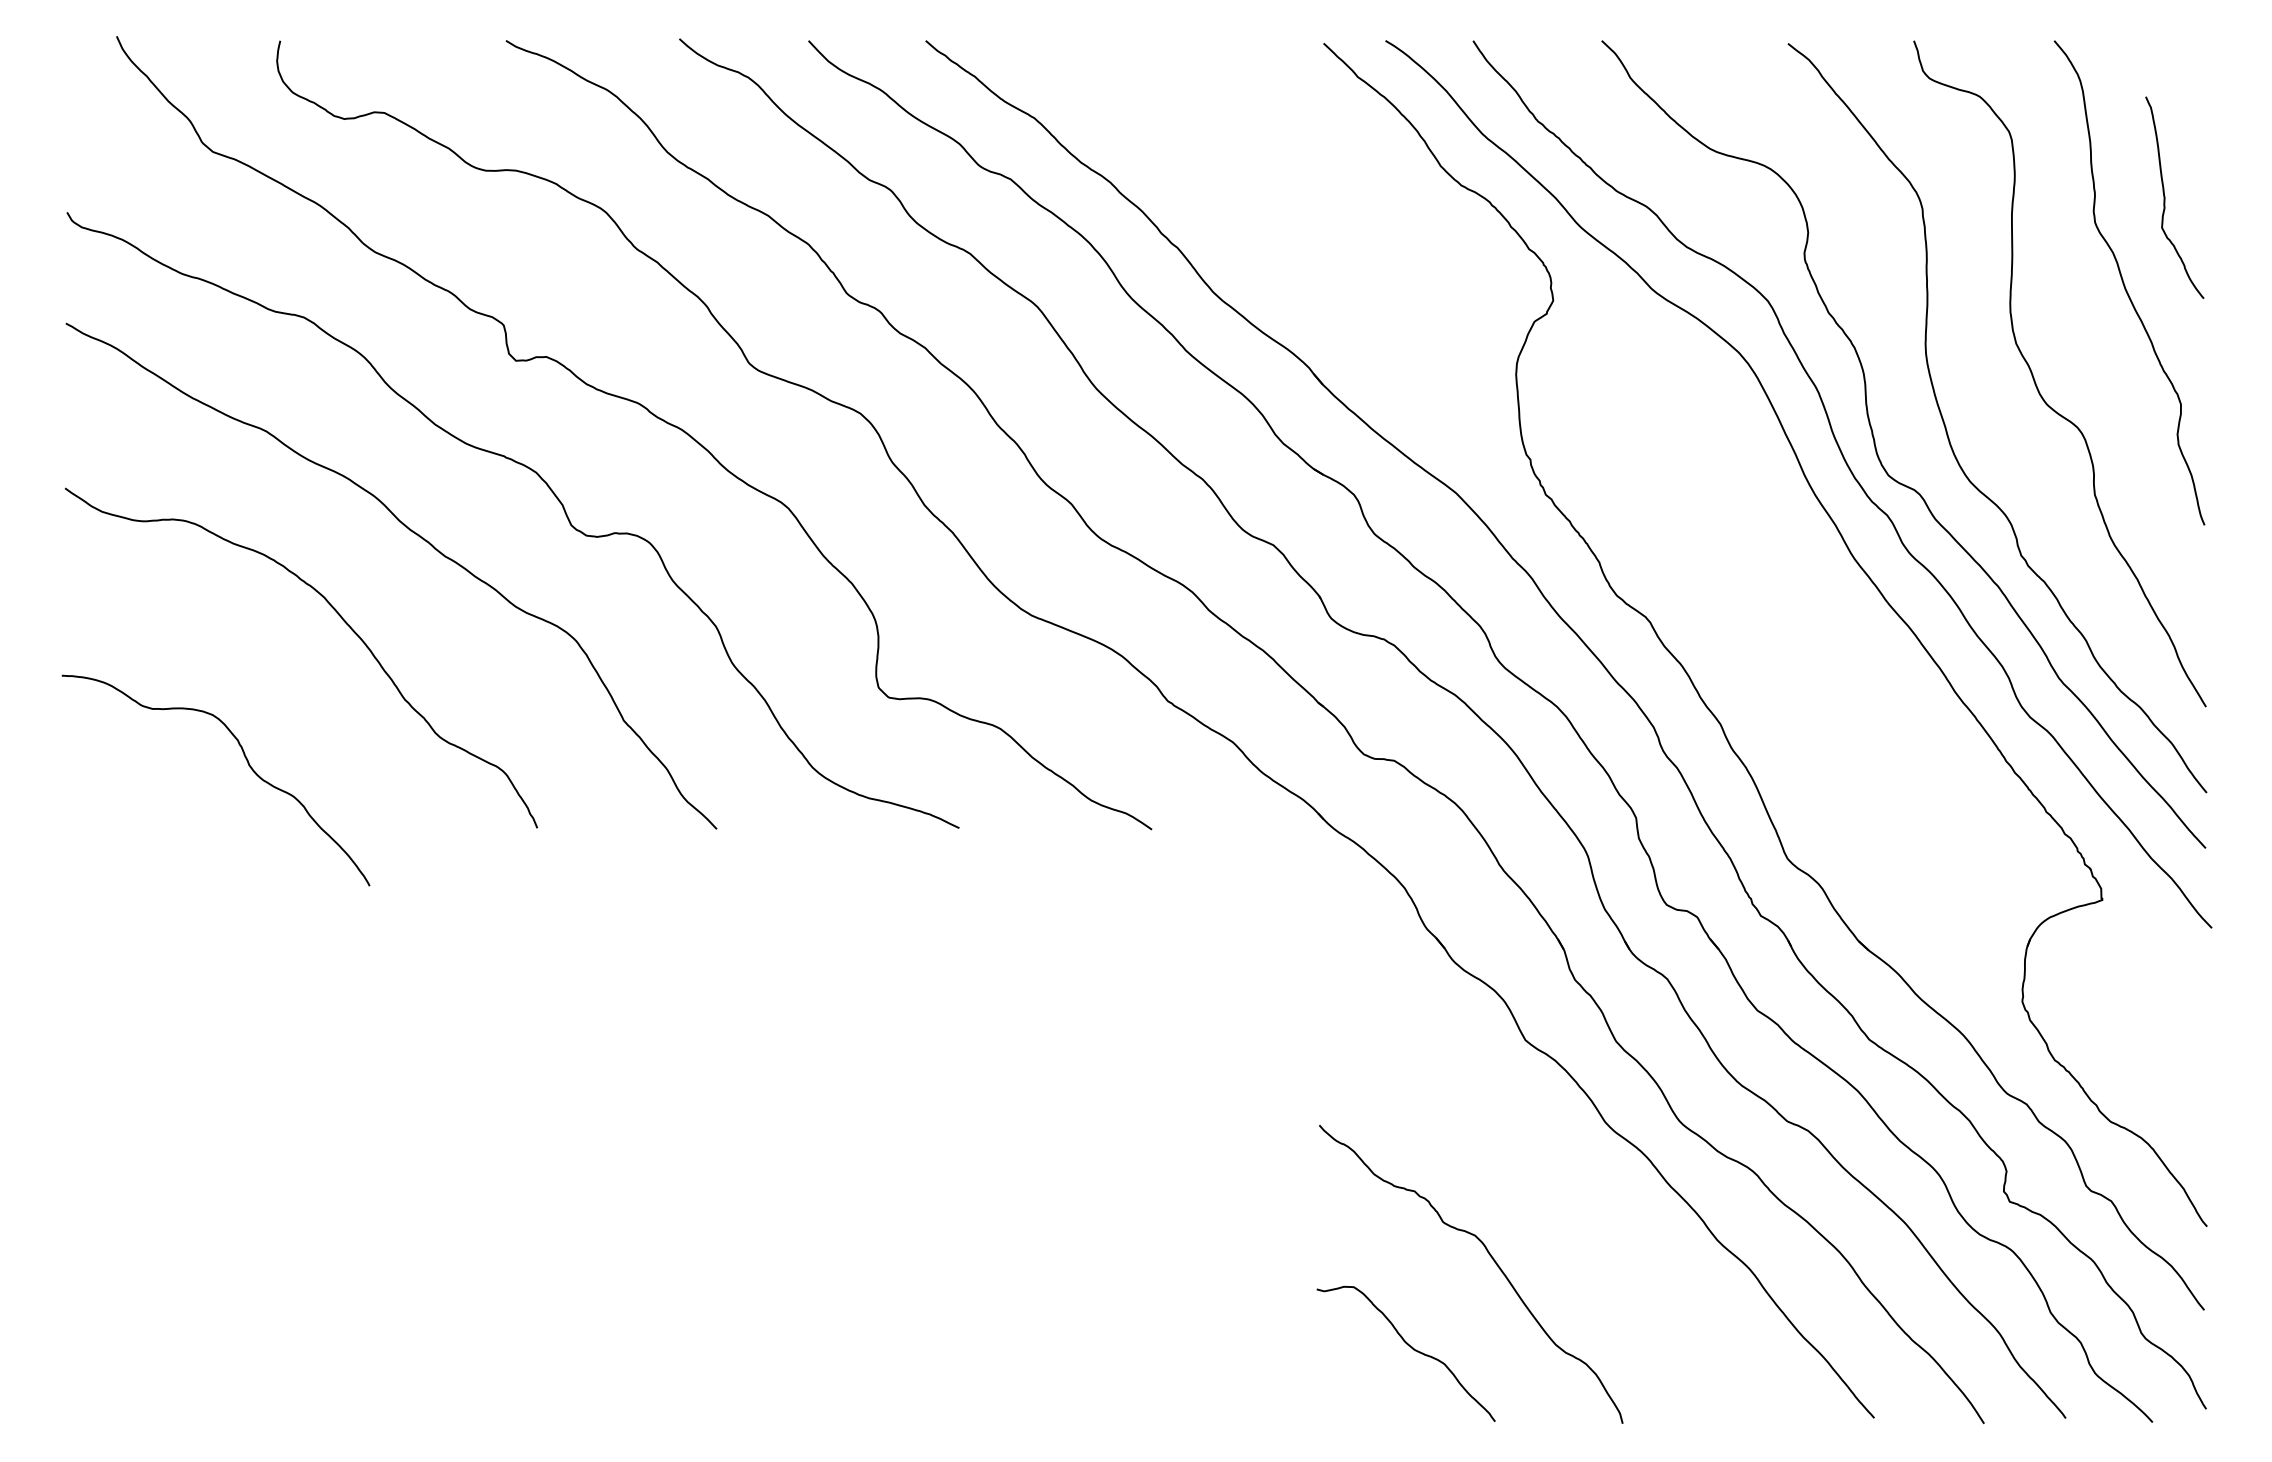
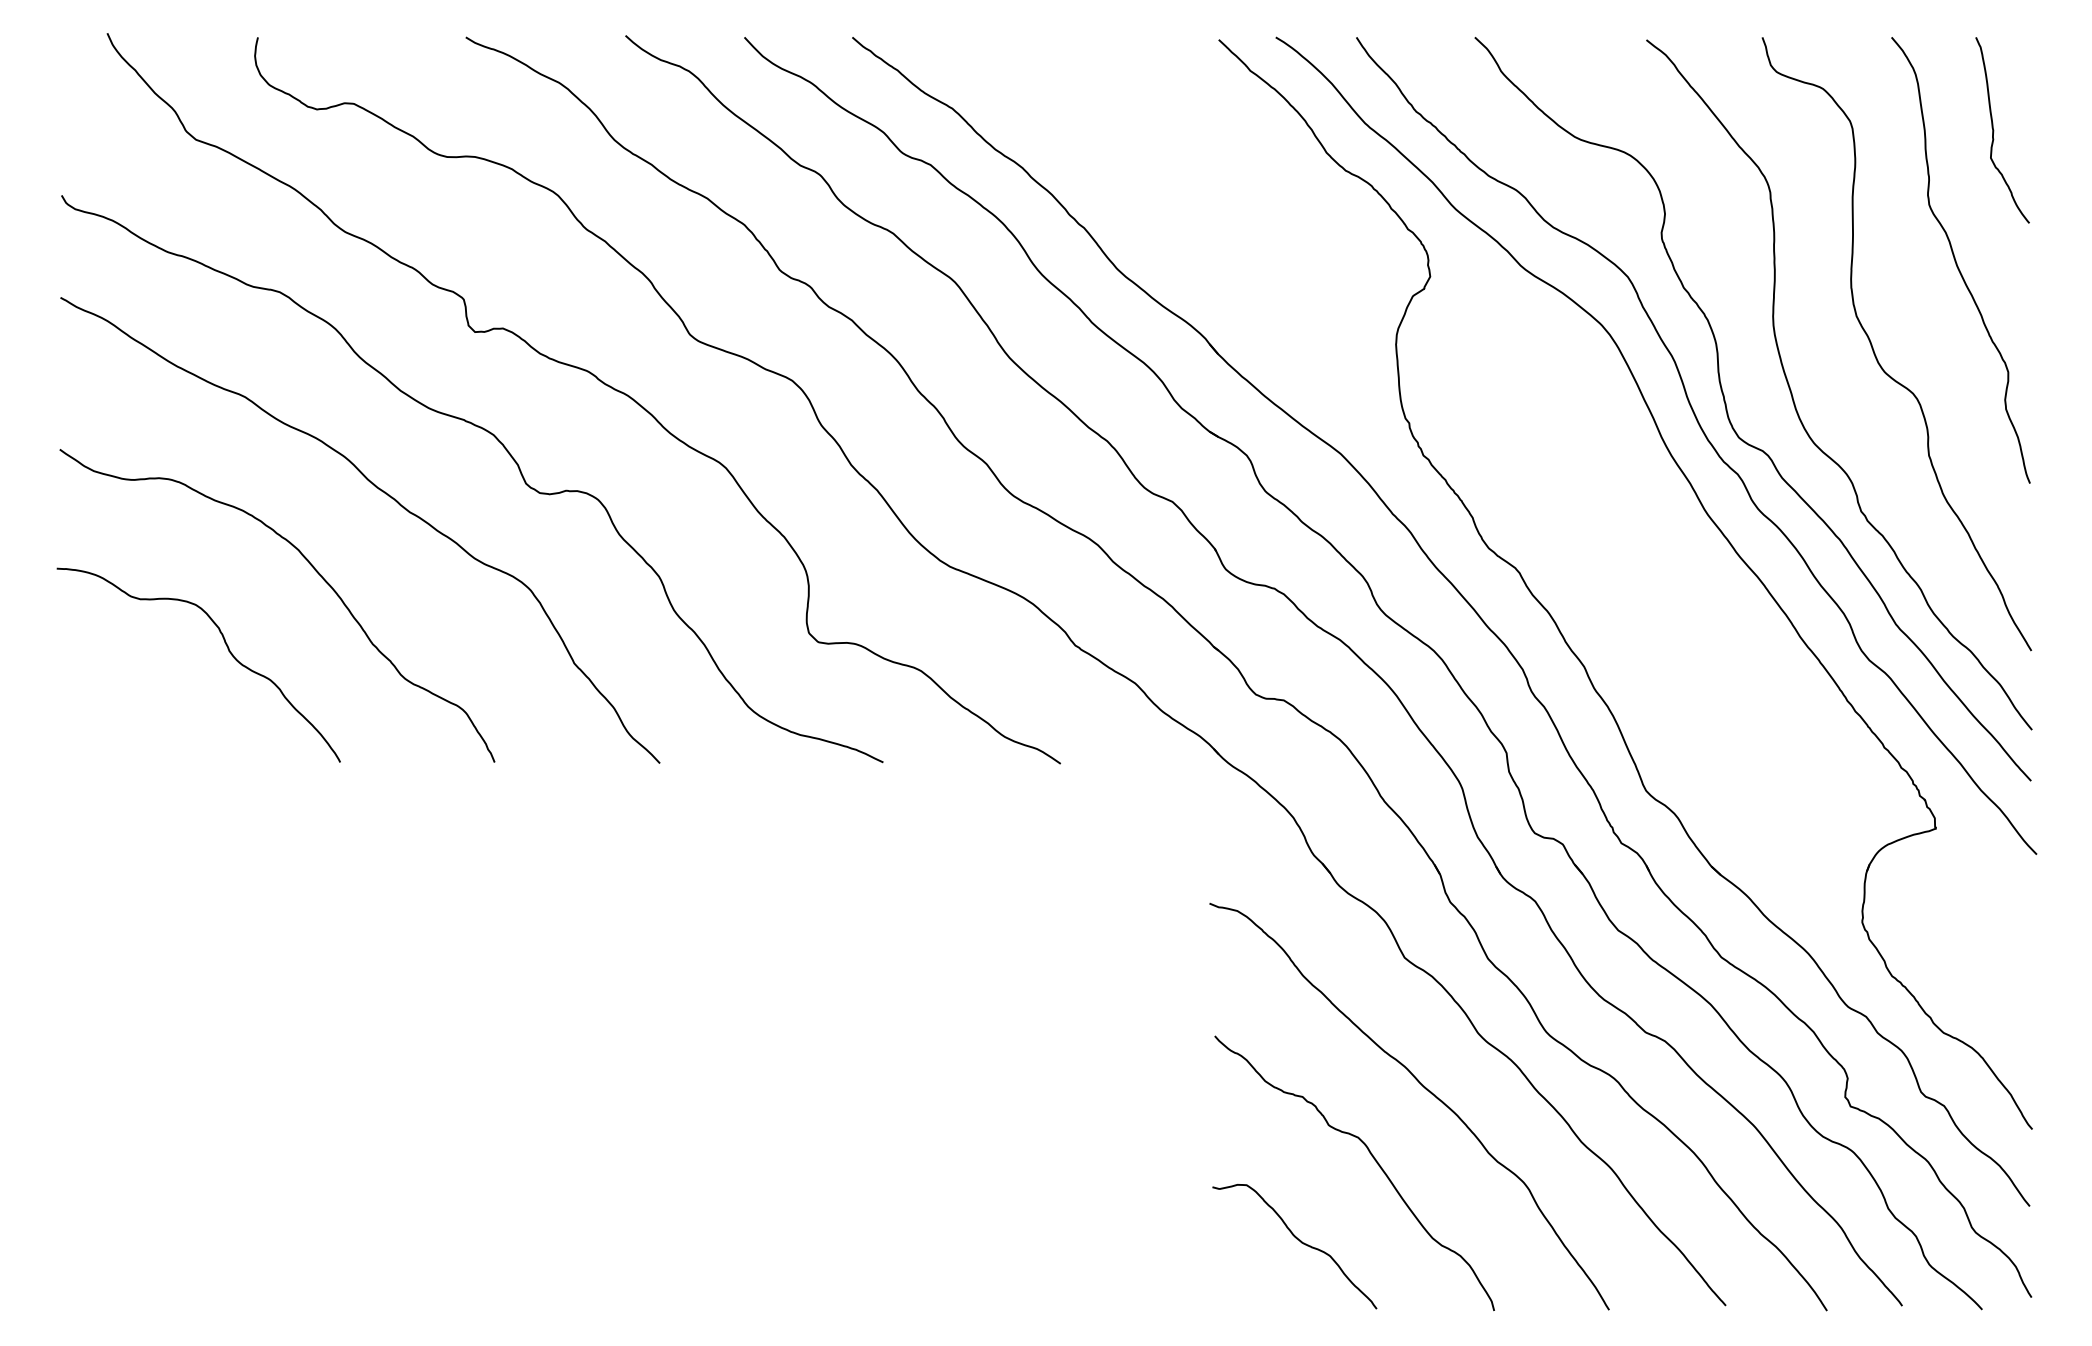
curve: (2165, 197) -> (1994, 130), moved
curve: (247, 763) -> (227, 649), moved
curve: (1548, 1183) -> (1425, 1089), added

